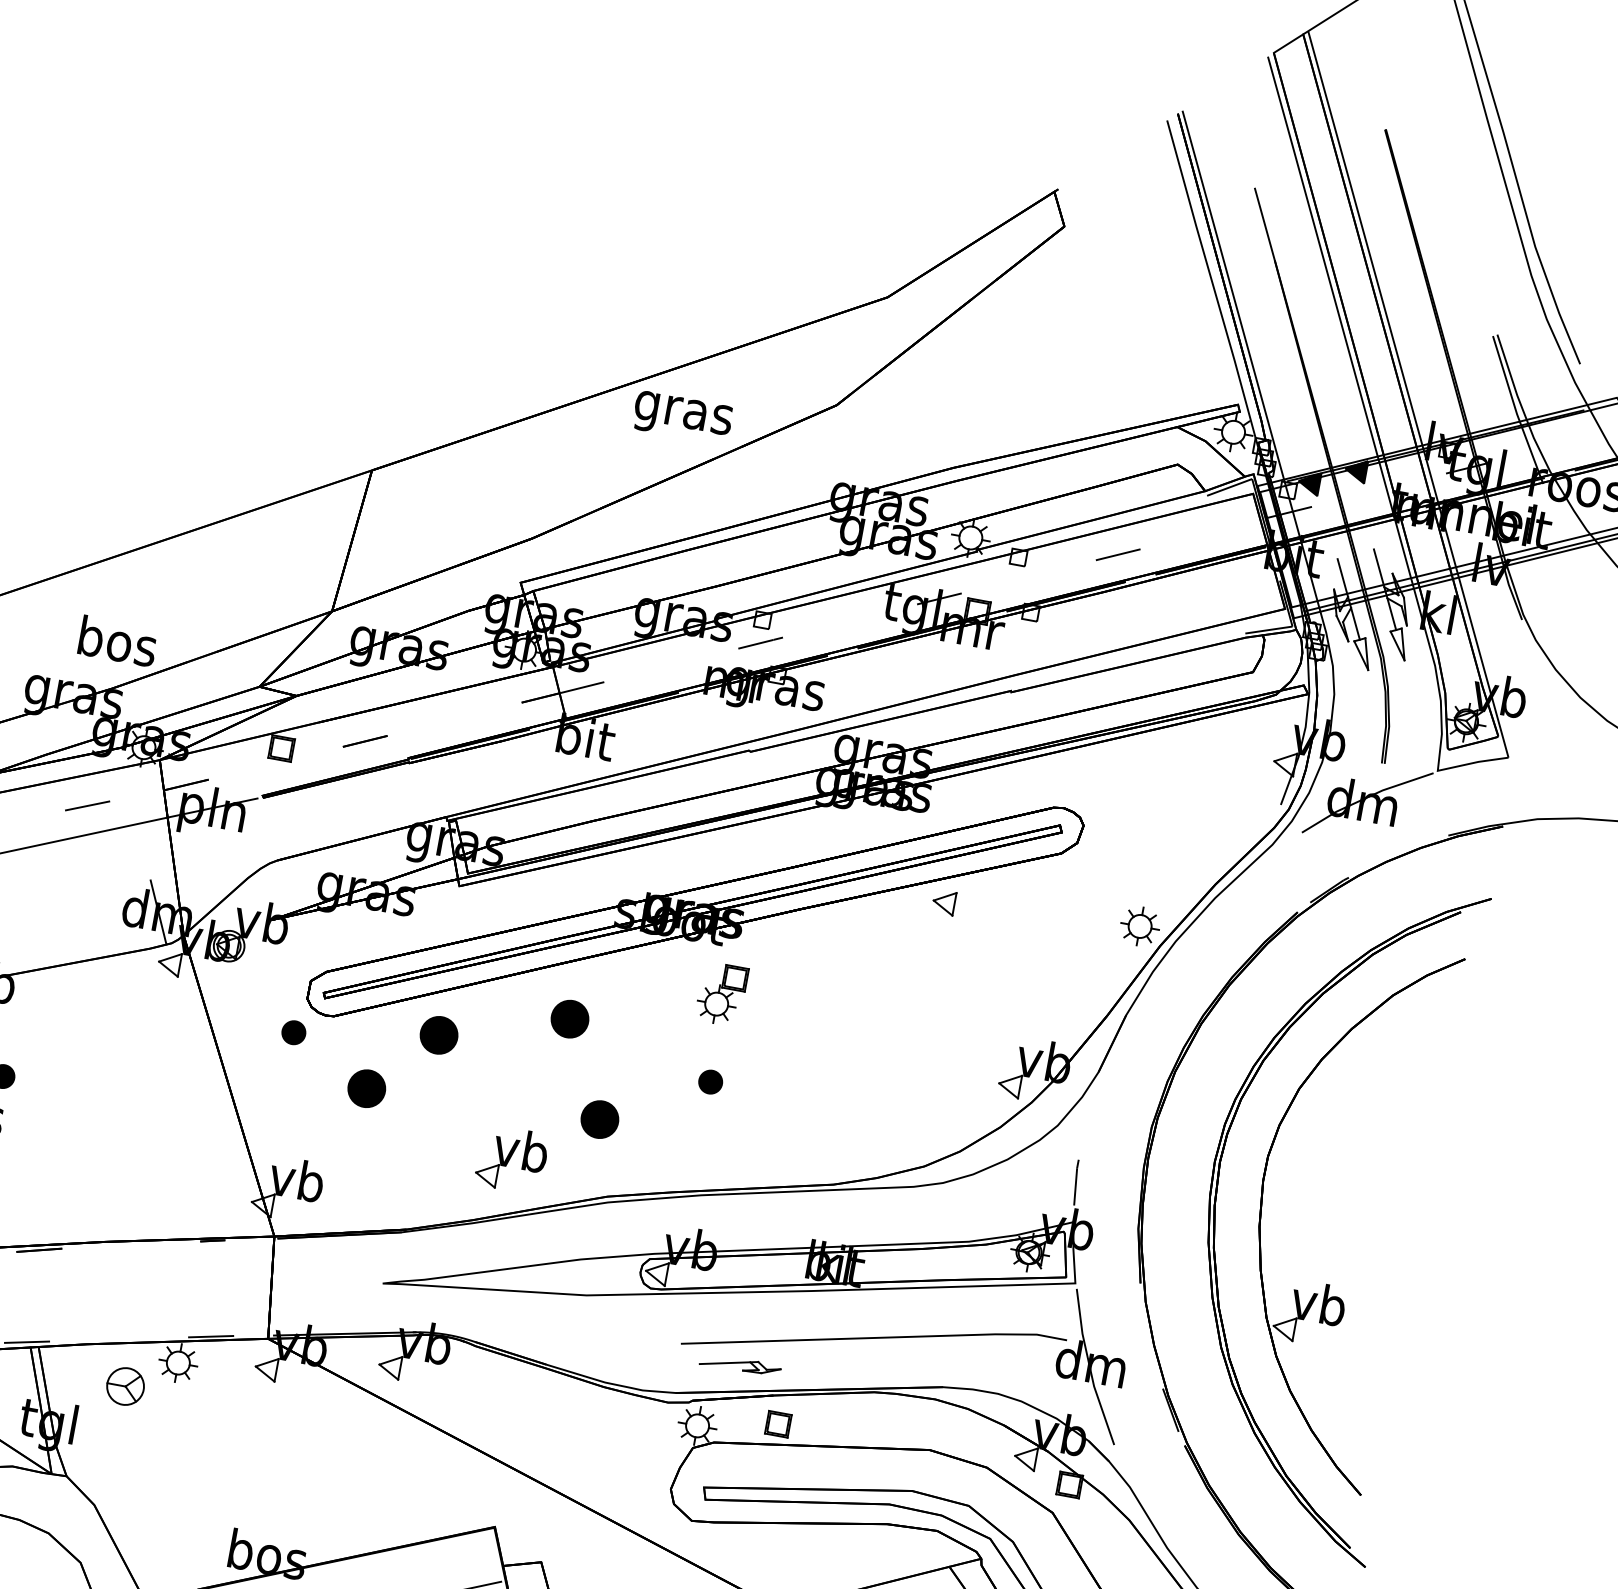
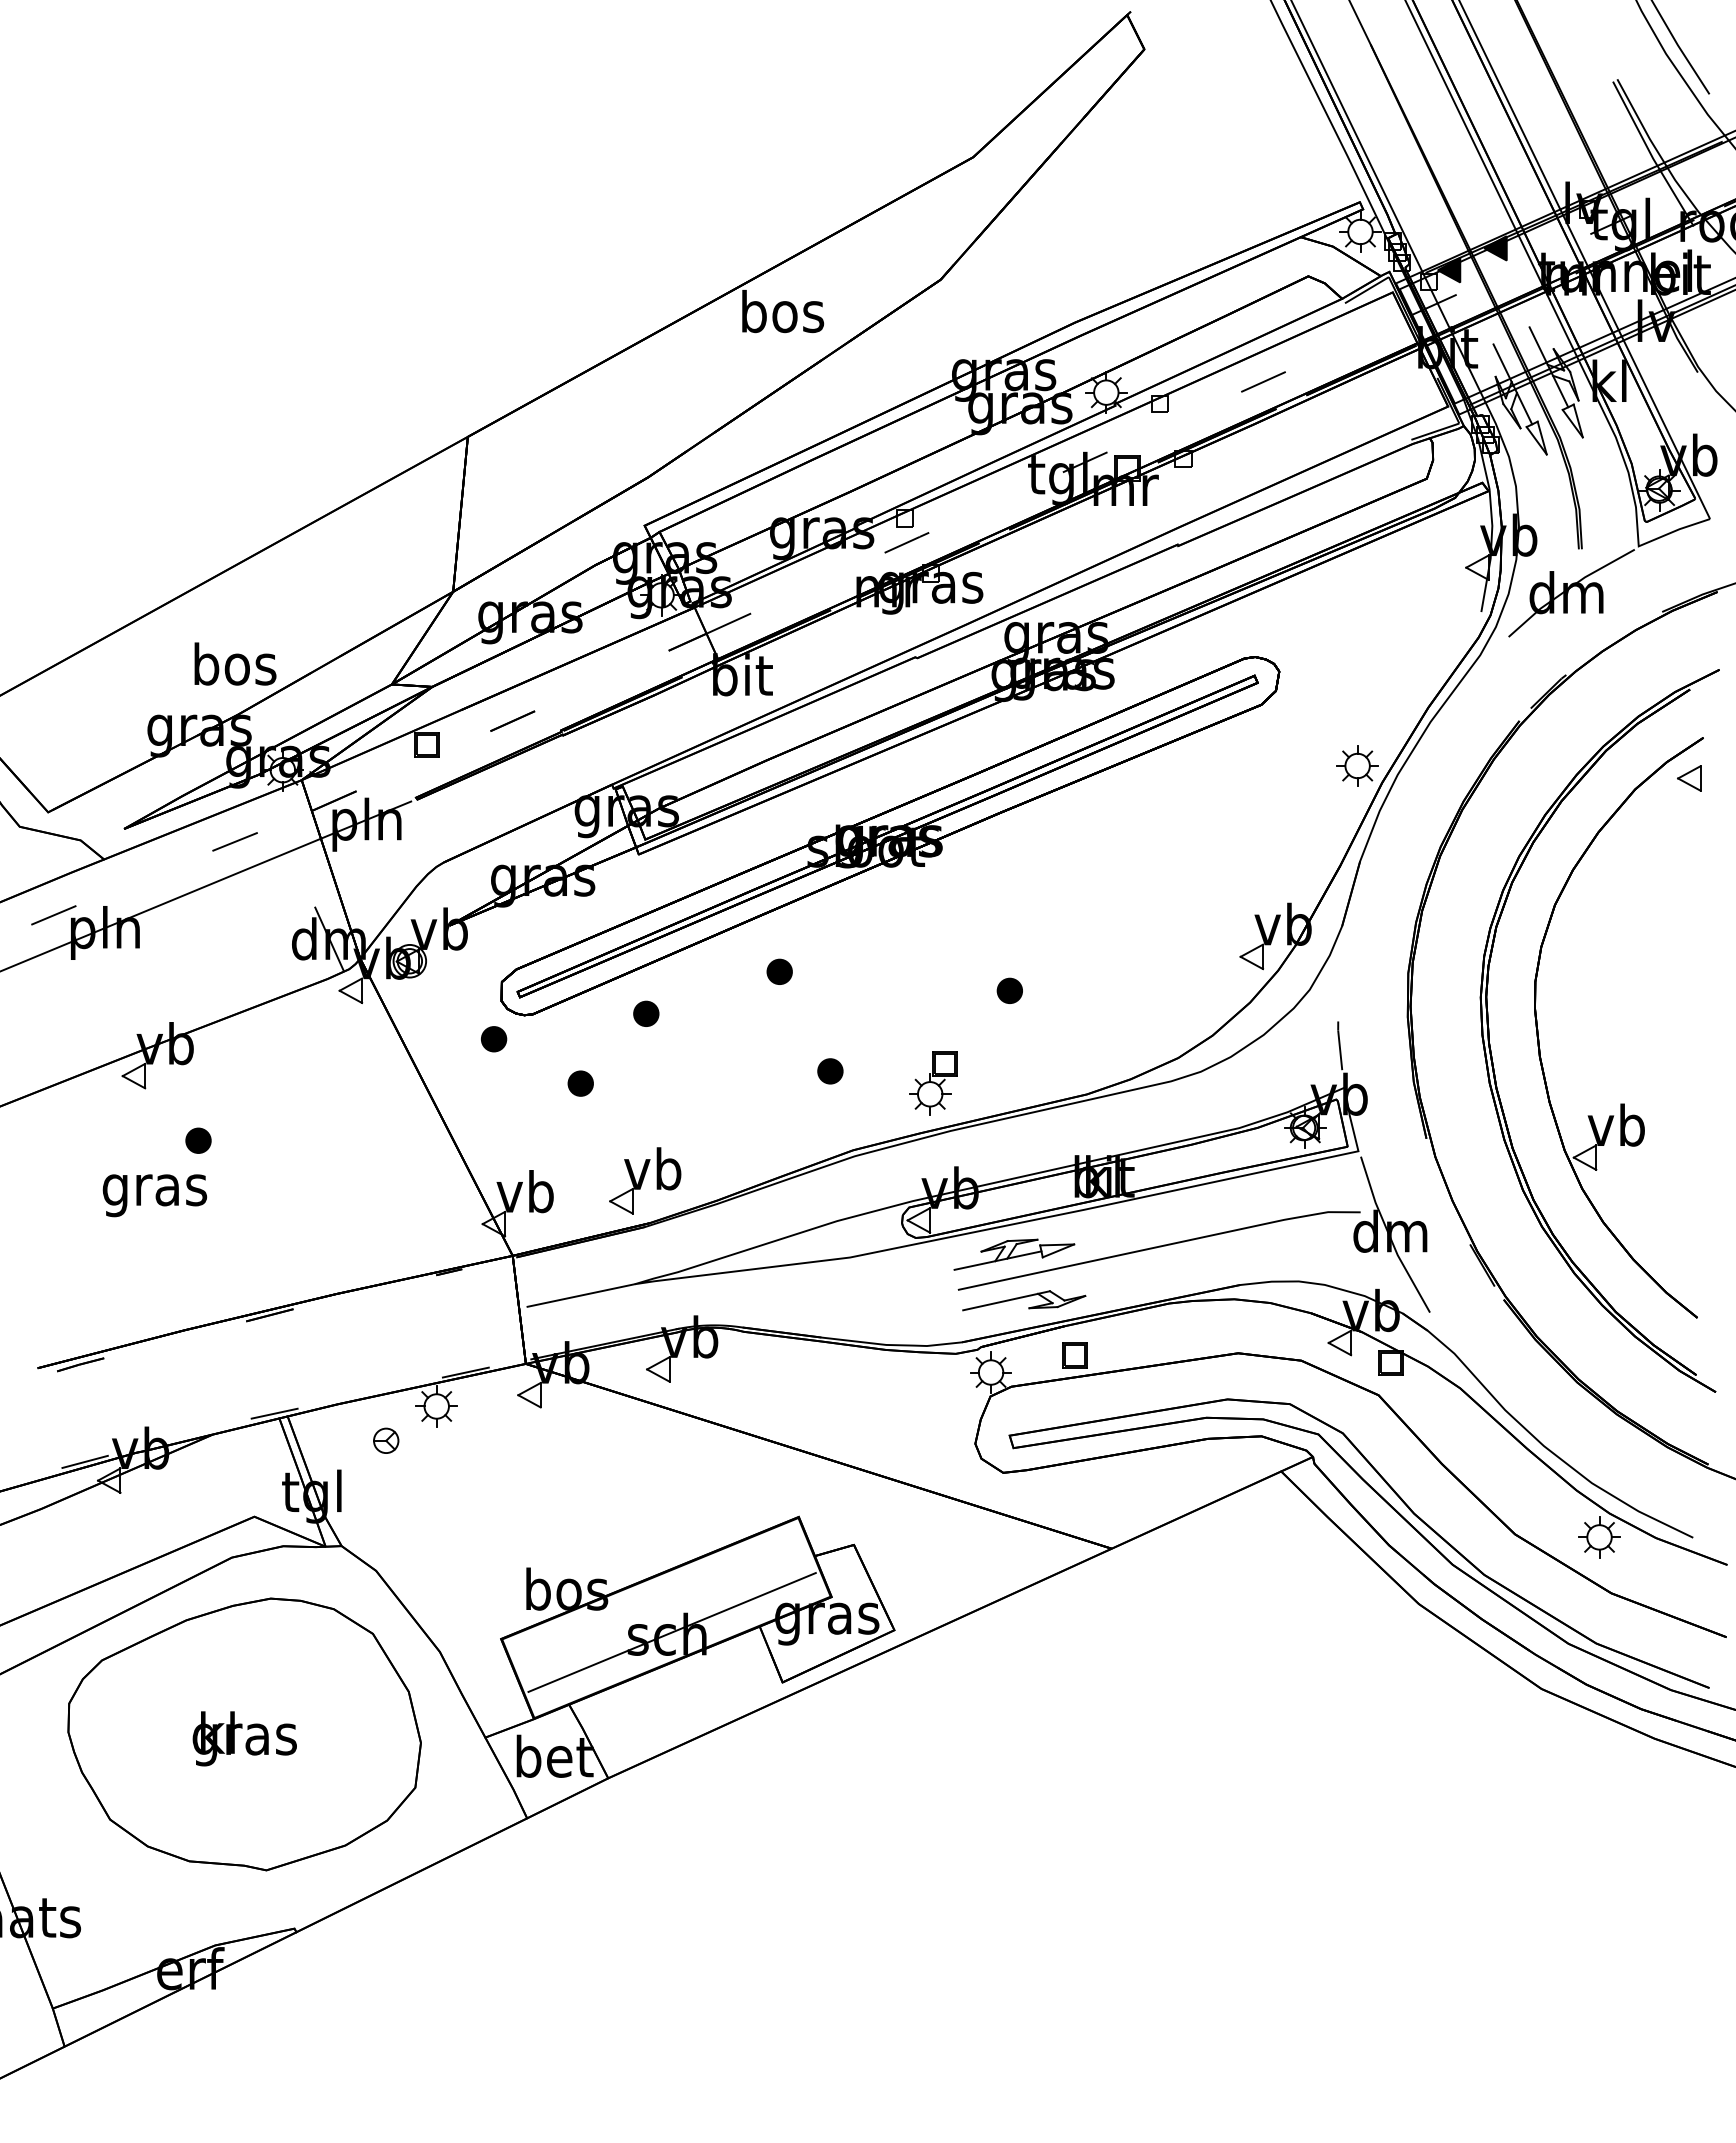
text: (683, 412) -> (782, 316), gras -> bos
part: (944, 902) -> (1689, 778), moved
part: (721, 994) -> (933, 1083), moved
part: (569, 1018) -> (779, 971), size x0.62
part: (439, 1034) -> (646, 1013), size x0.62
part: (710, 1081) -> (1009, 990), moved
part: (366, 1088) -> (580, 1083), size x0.62
part: (600, 1119) -> (830, 1071), size x0.62
part: (512, 1159) -> (645, 1180), moved
line: (330, 1284) -> (580, 1295), added
part: (739, 1320) -> (1014, 1254), added
part: (740, 1364) -> (1024, 1300), size x1.43
part: (126, 1386) -> (386, 1440), size x0.62

